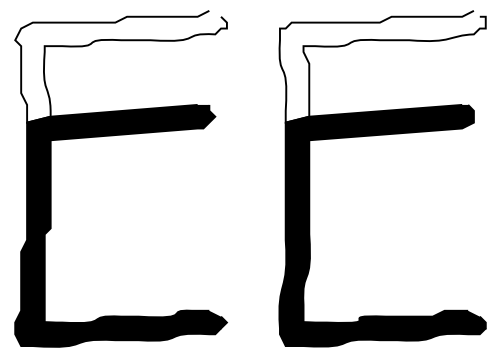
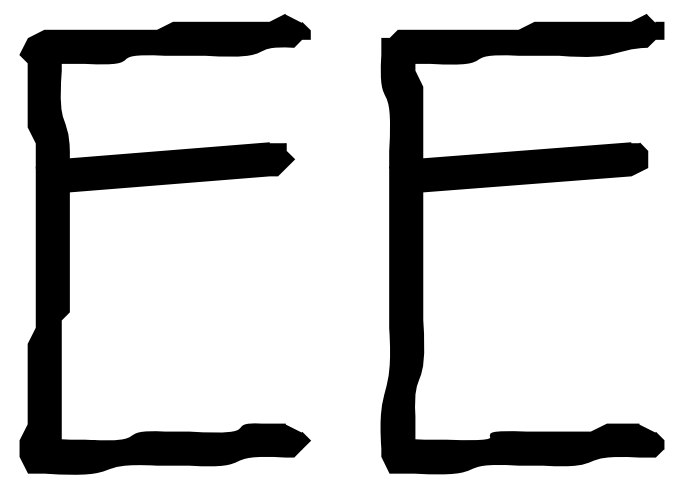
fill: (120, 66) -> (164, 90), added
fill: (382, 66) -> (522, 90), added

